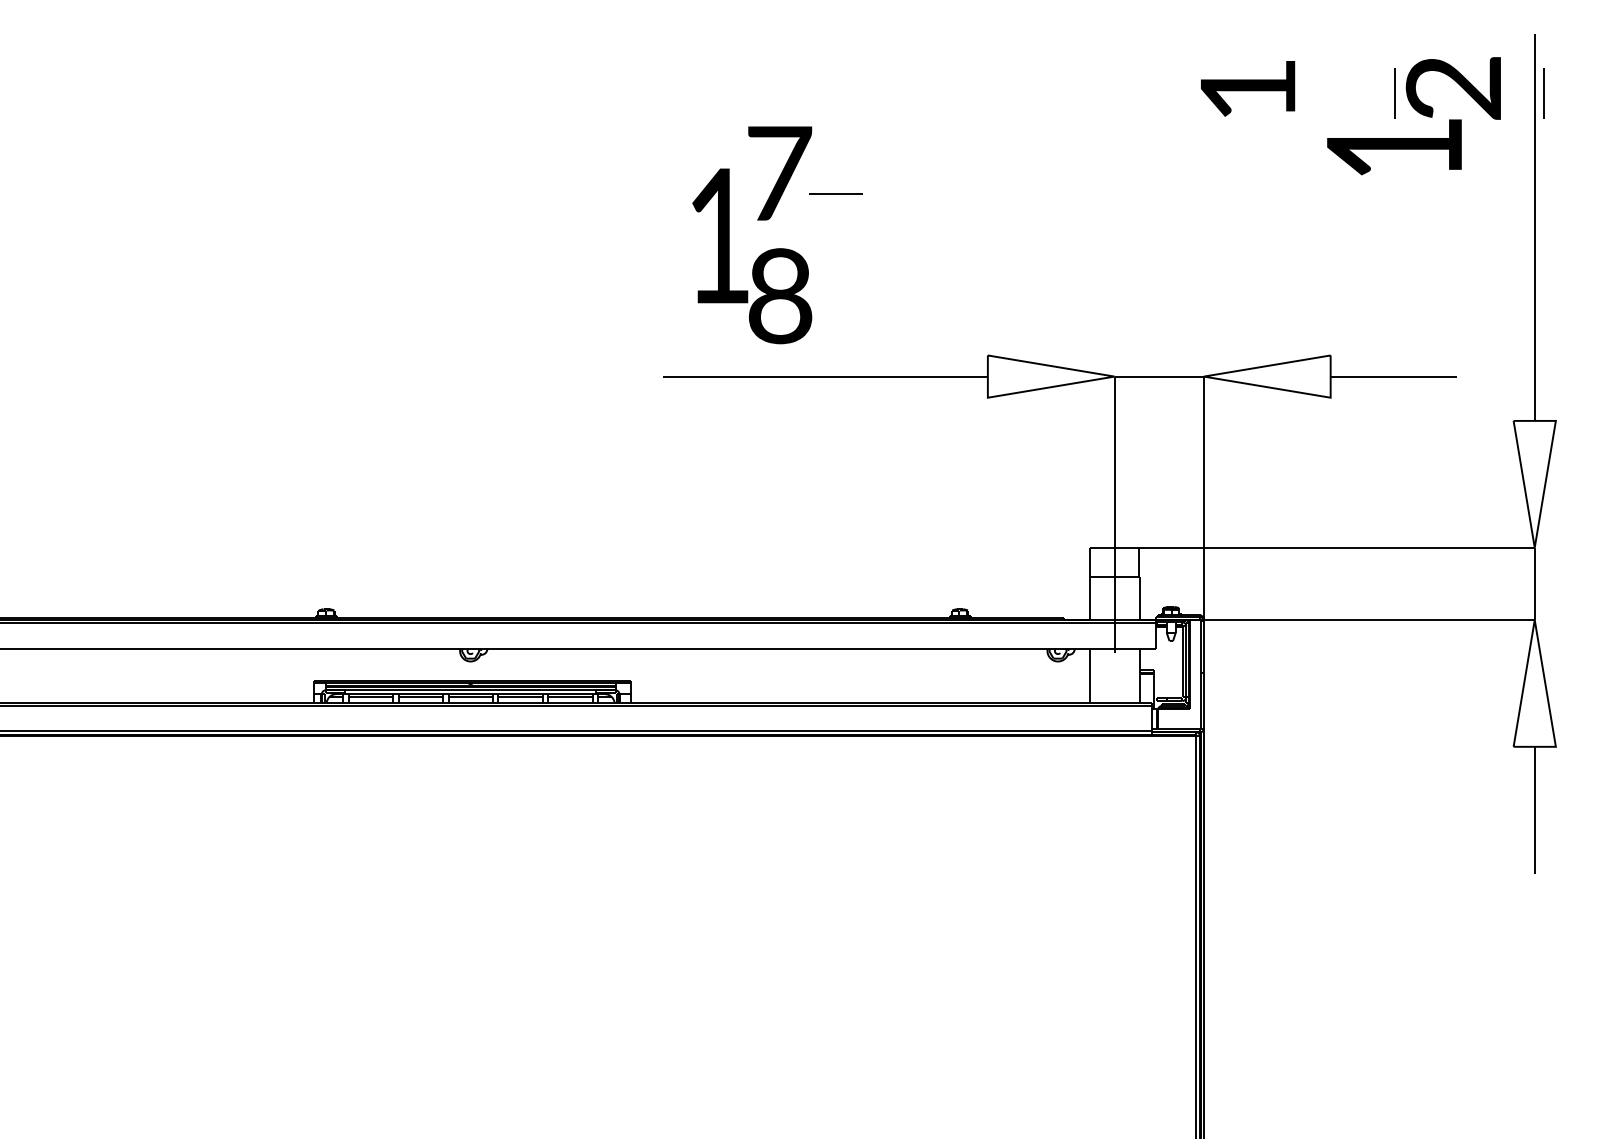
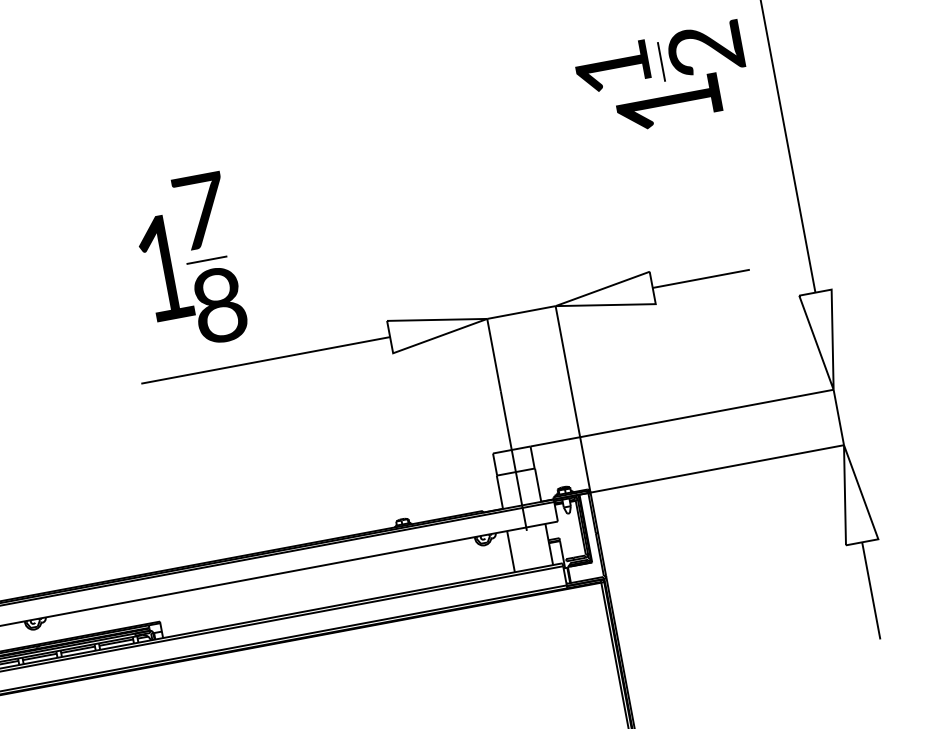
text: (1248, 88) -> (612, 66), moved
line: (1543, 93) -> (775, 40), removed
line: (835, 193) -> (206, 259), moved

